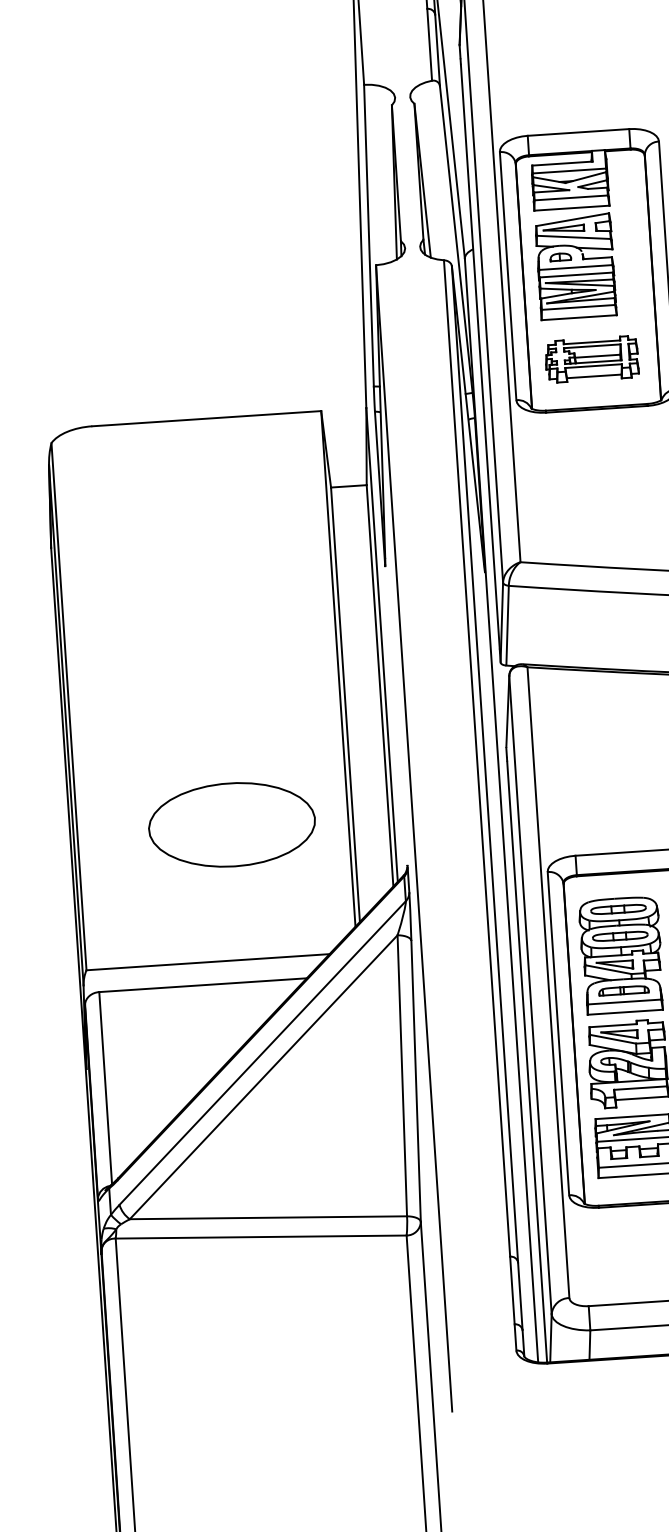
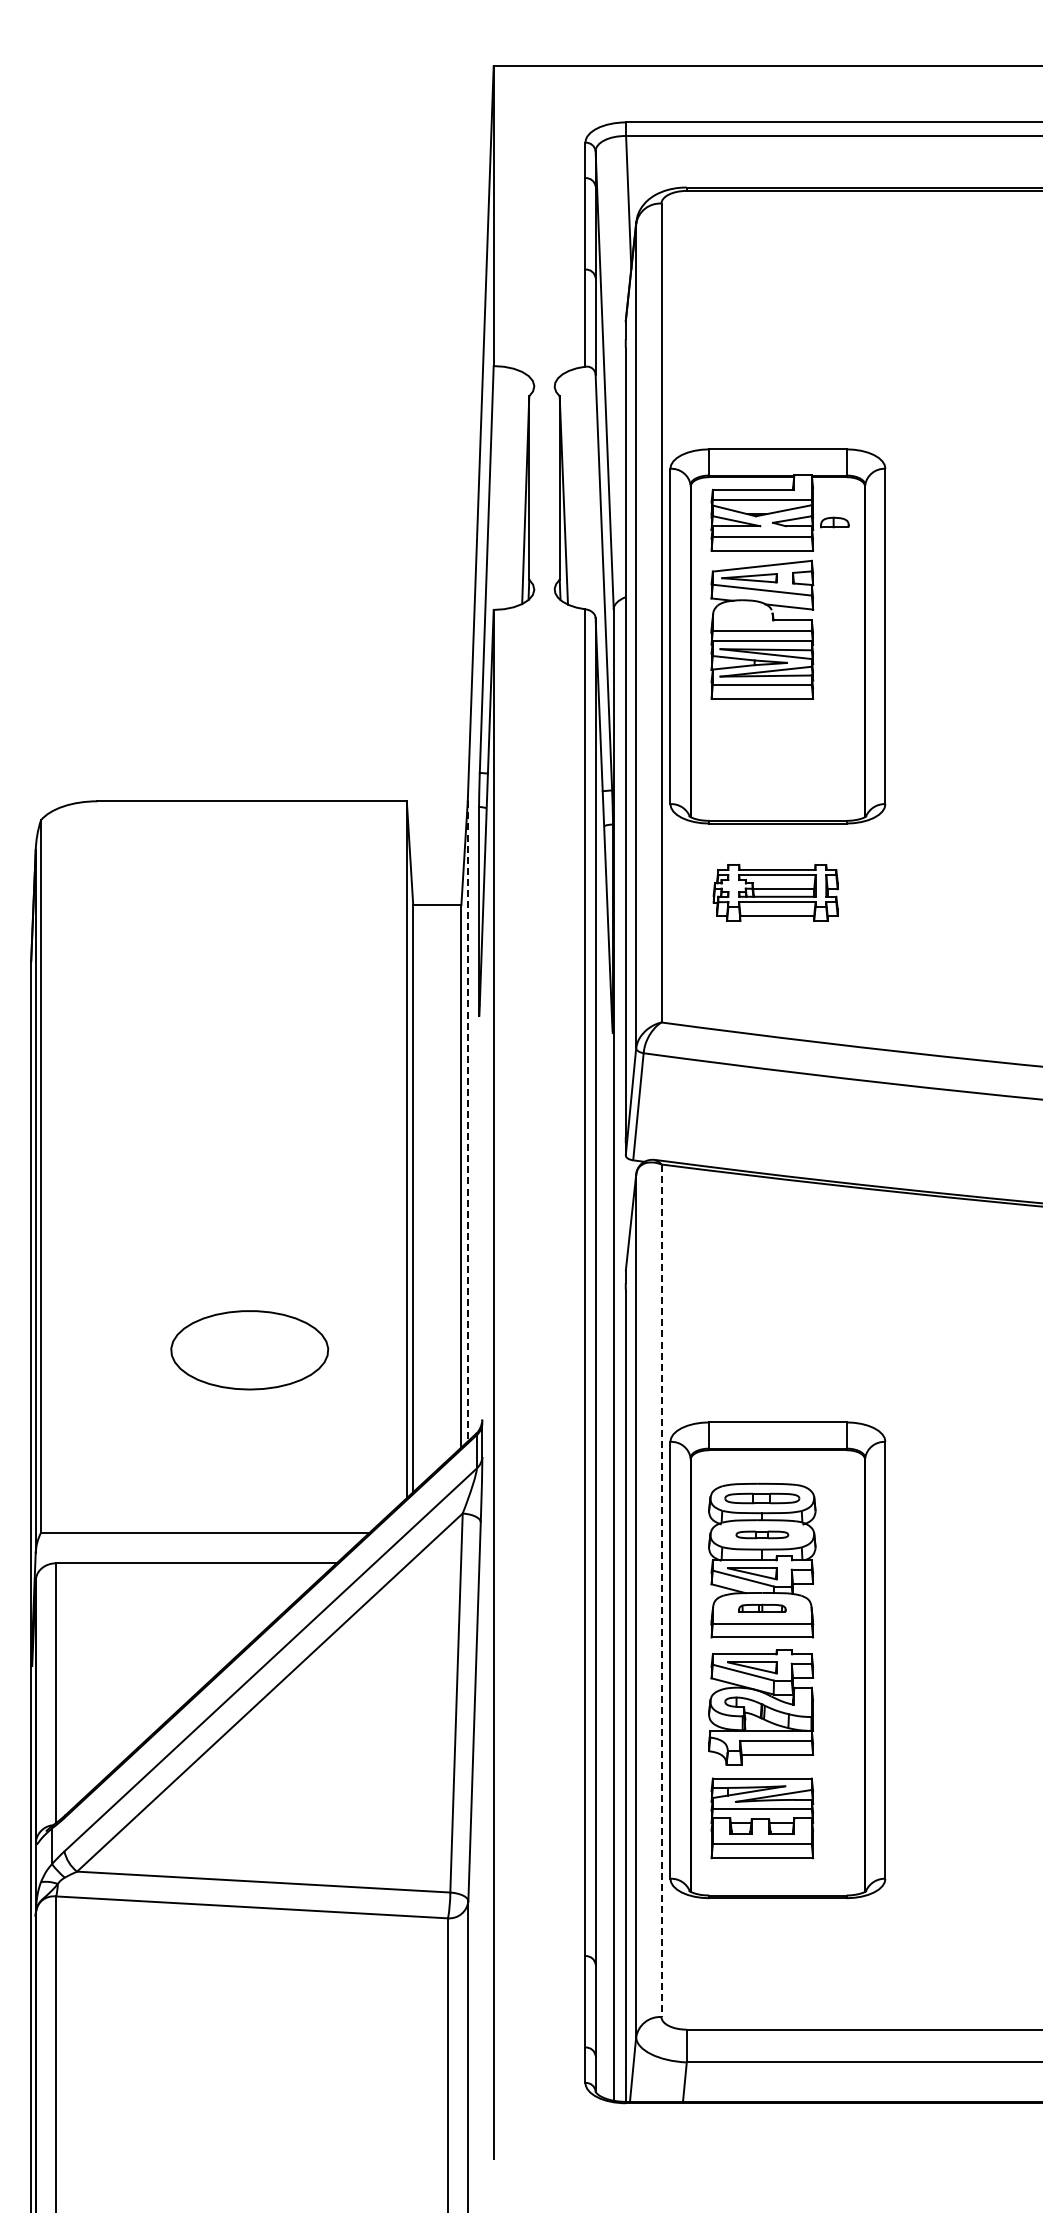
part: (560, 257) -> (834, 522), moved
part: (591, 359) -> (775, 892), moved
line: (381, 645) -> (467, 1121), solid -> dashed
part: (231, 825) -> (249, 1350), size x0.7
part: (620, 936) -> (762, 1534), size x0.7
line: (548, 983) -> (661, 1591), solid -> dashed
part: (624, 990) -> (762, 1607), size x0.7

